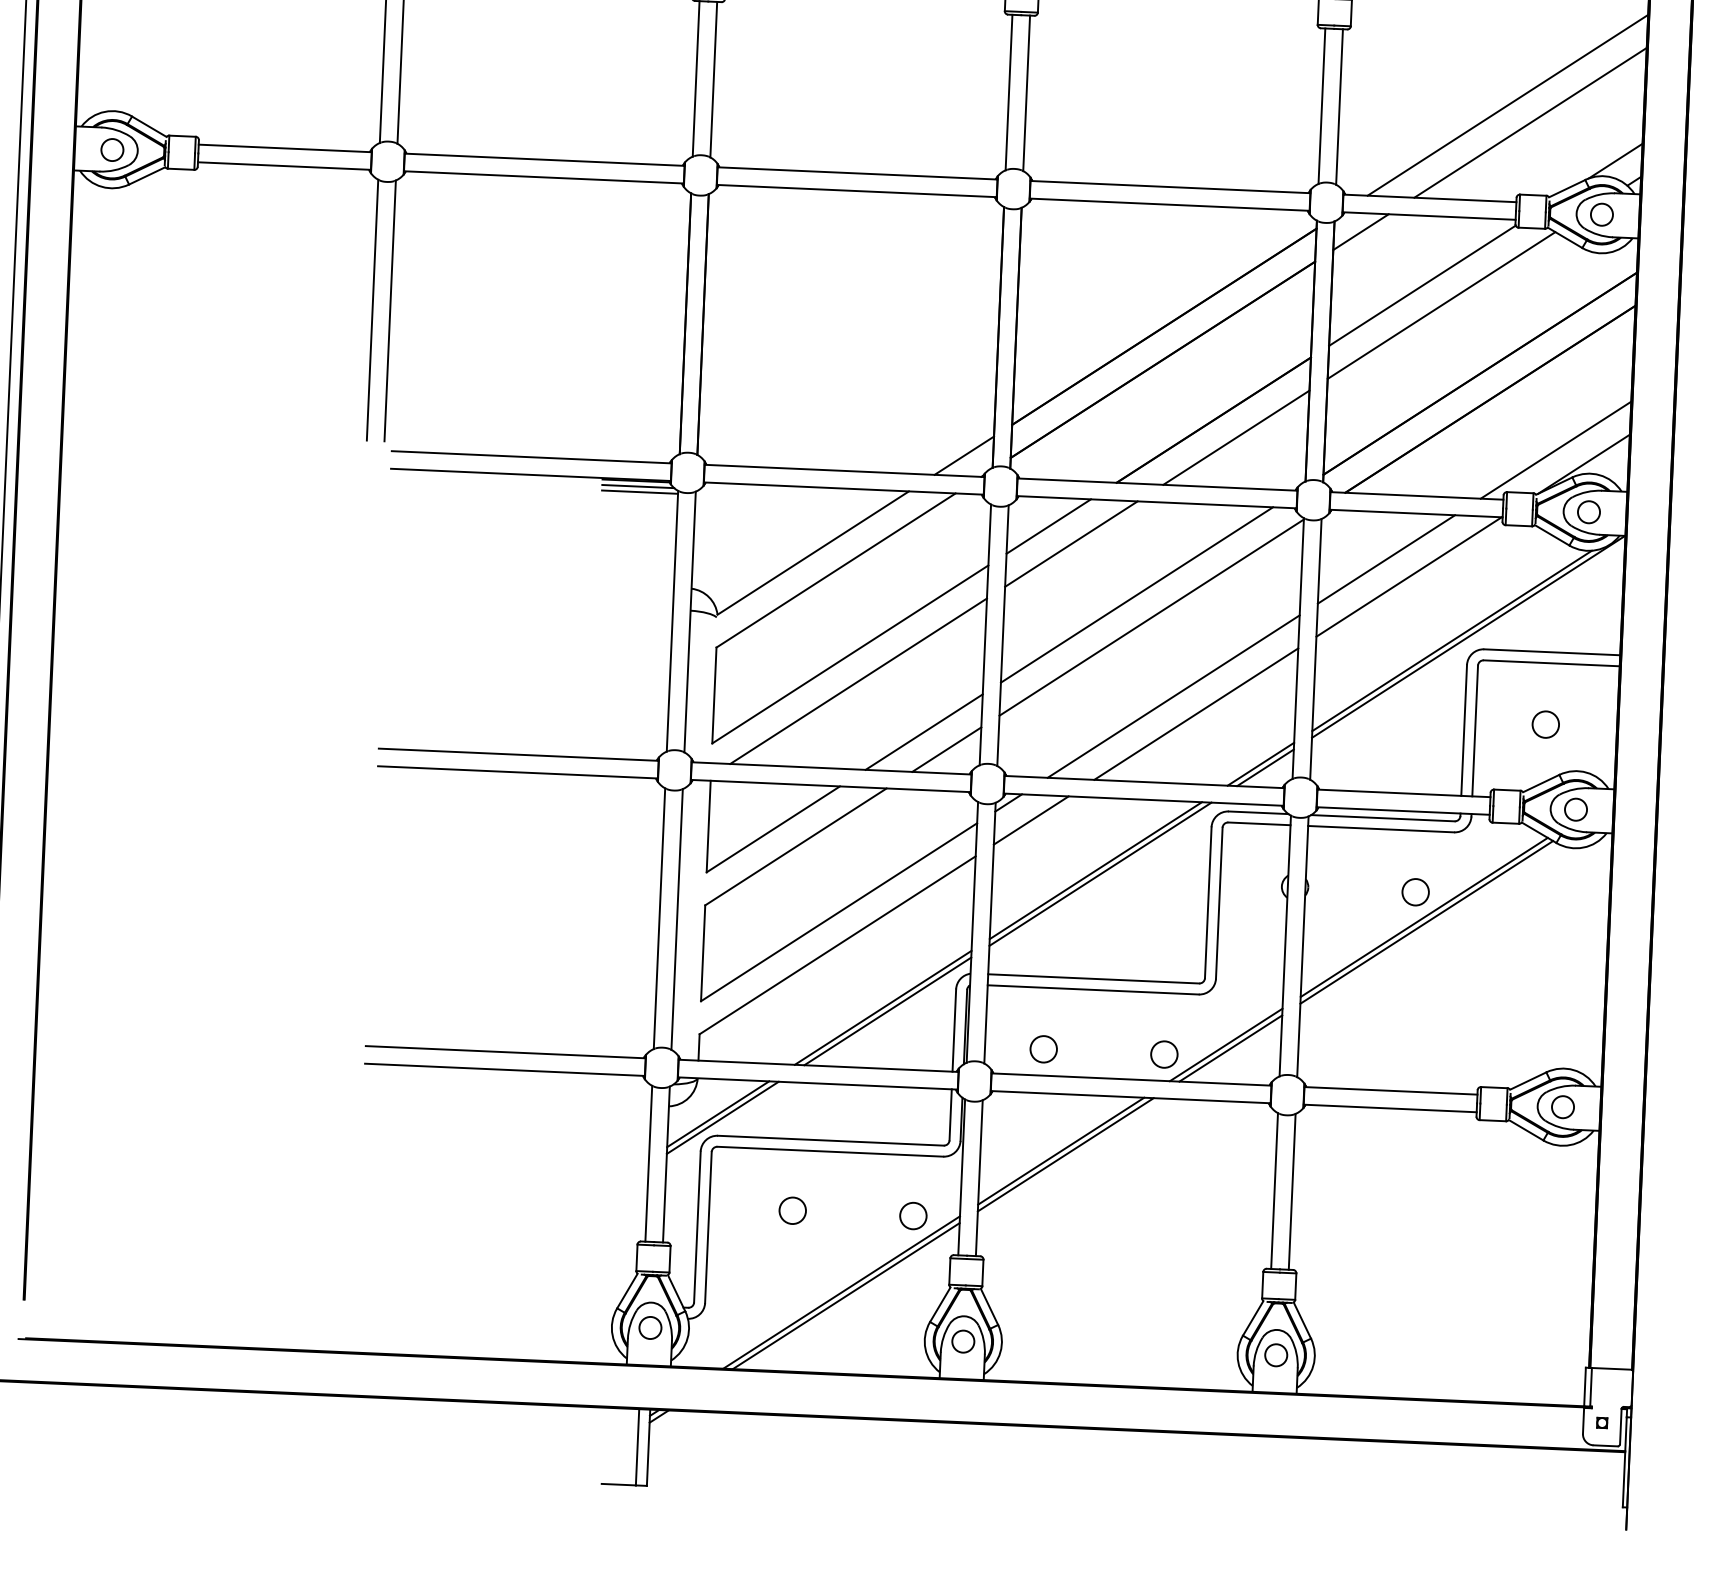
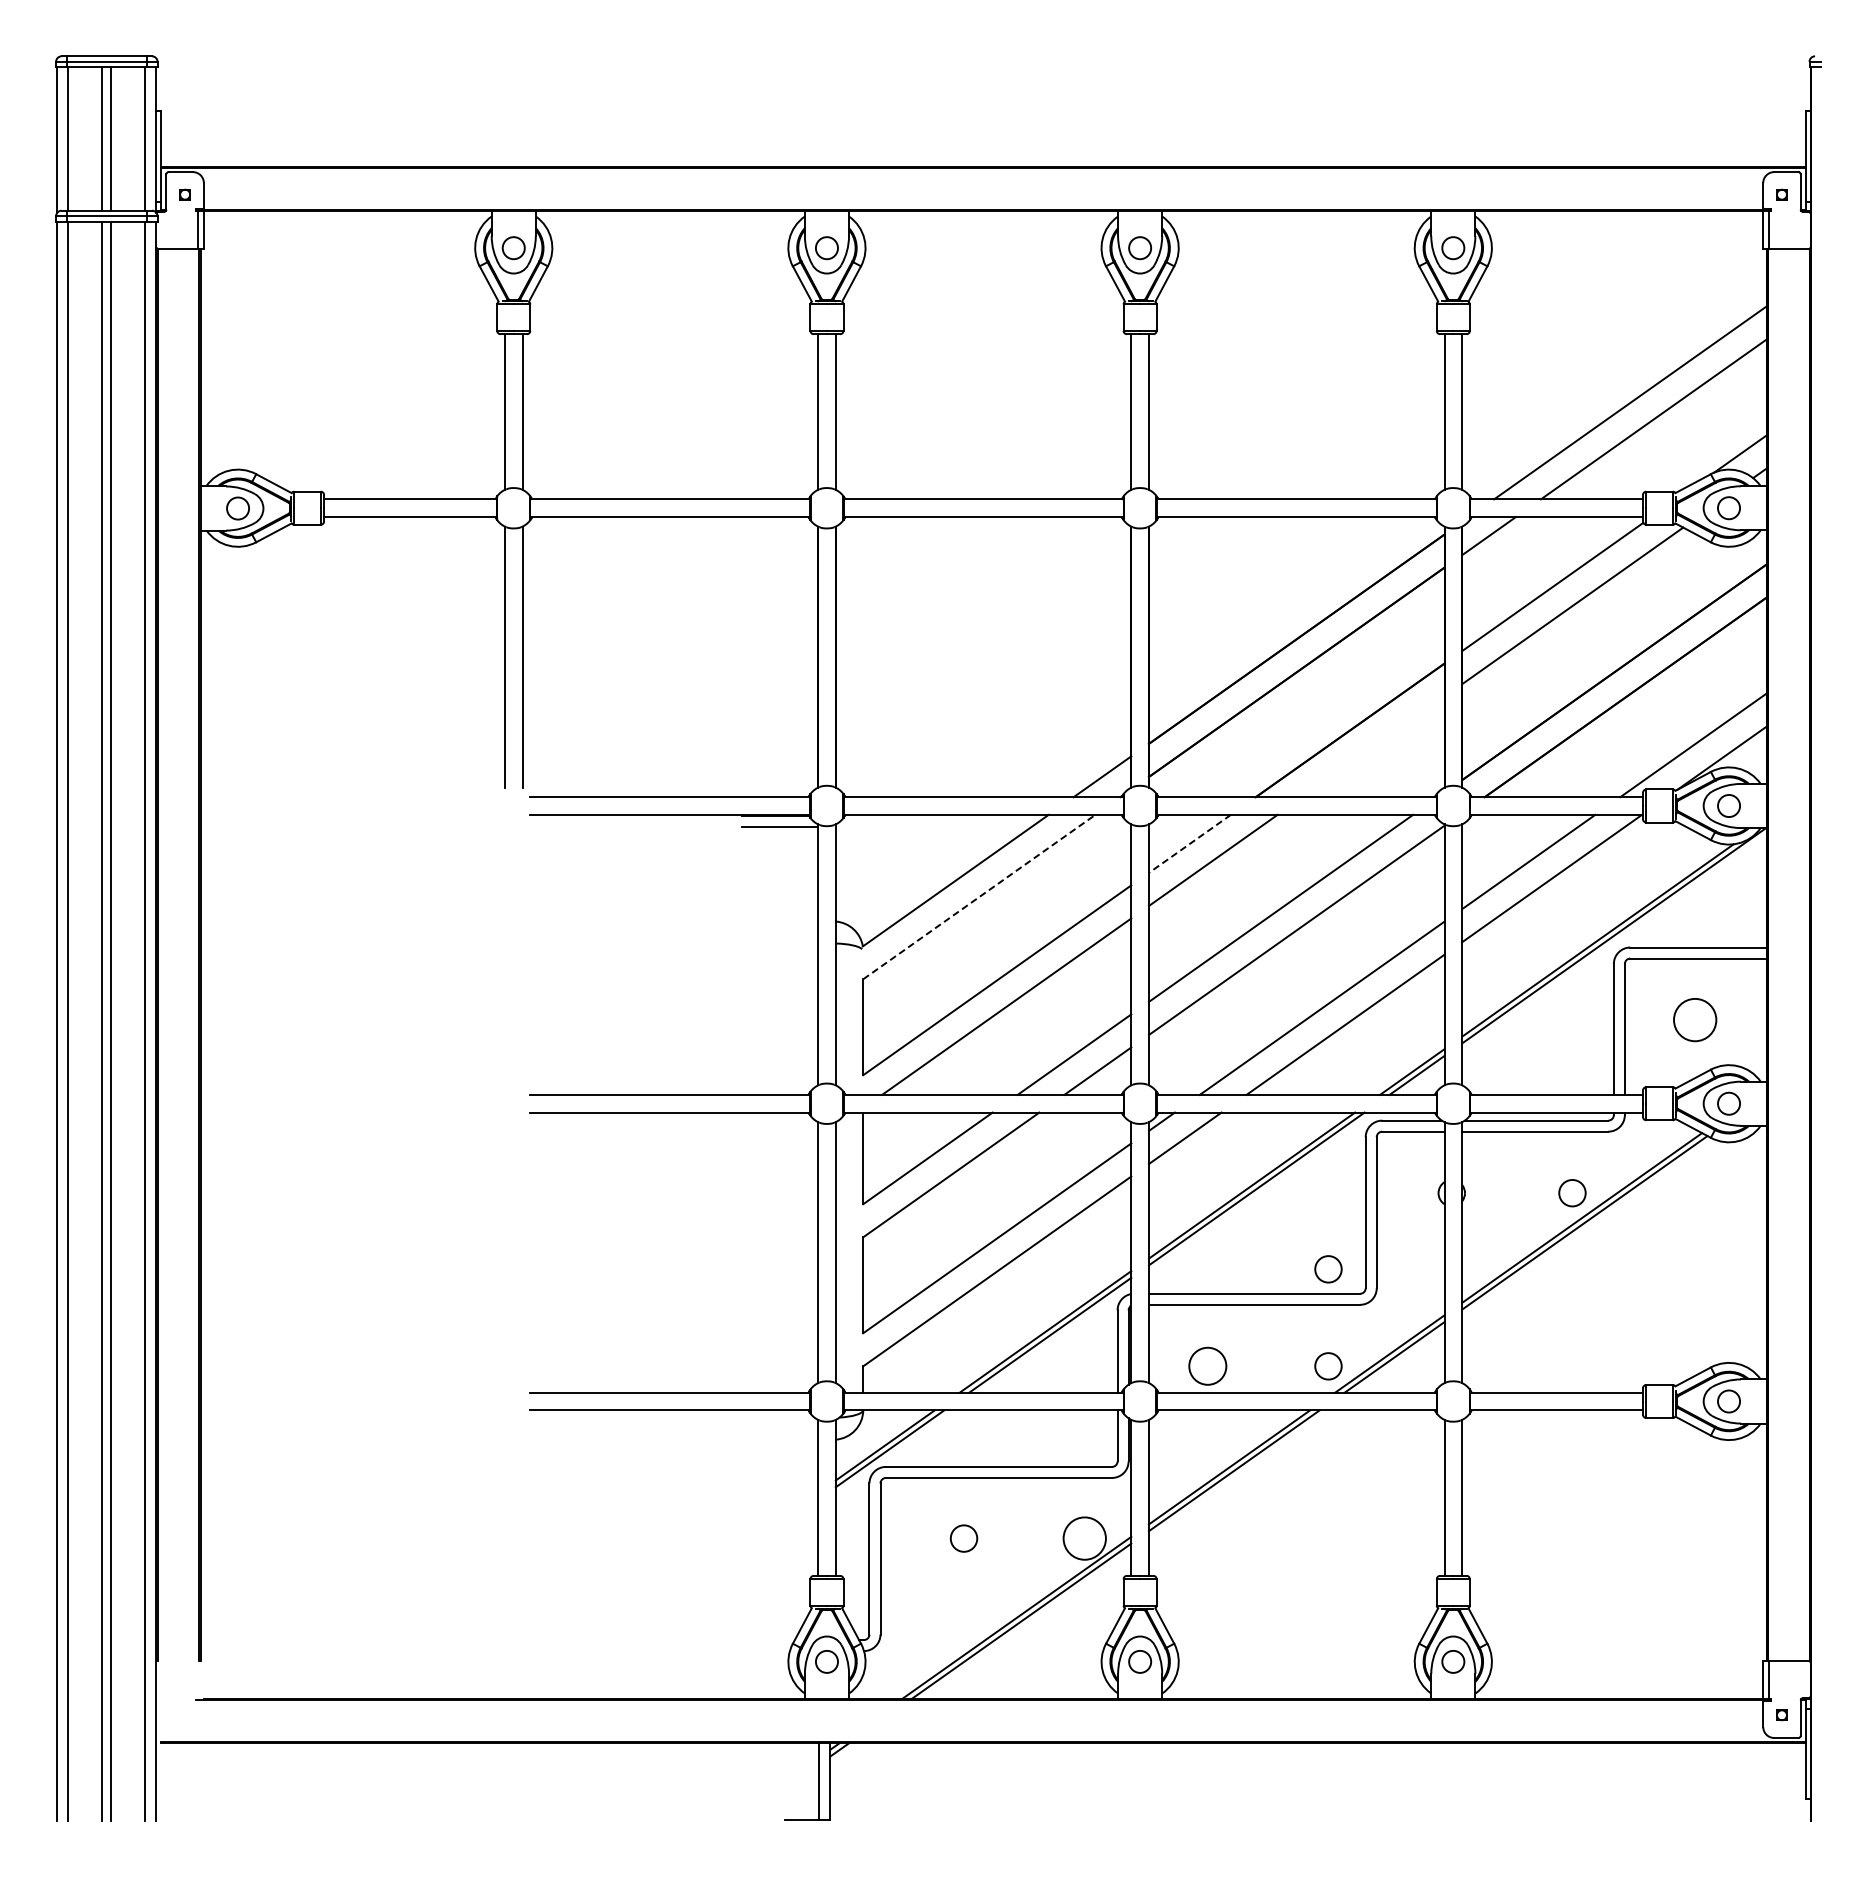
line: (1236, 437) -> (1373, 746), removed
line: (638, 486) -> (778, 821), removed
line: (1048, 527) -> (1189, 844), solid -> dashed
line: (836, 569) -> (979, 896), solid -> dashed
circle: (1545, 724) -> (1694, 1019), size x1.6
circle: (1168, 957) -> (1328, 1269), added
circle: (1043, 1049) -> (1207, 1366), size x1.4
circle: (913, 1215) -> (1084, 1538), size x1.6

